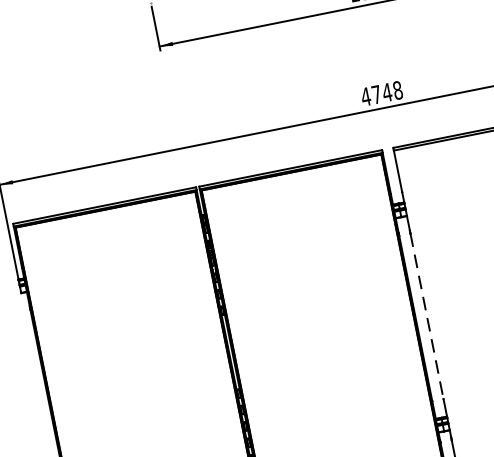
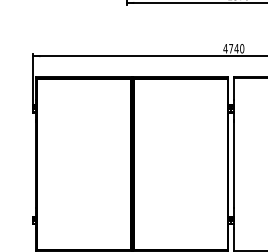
text: (398, 89) -> (242, 48), 4748 -> 4740
line: (427, 317) -> (234, 165), dashed -> solid

